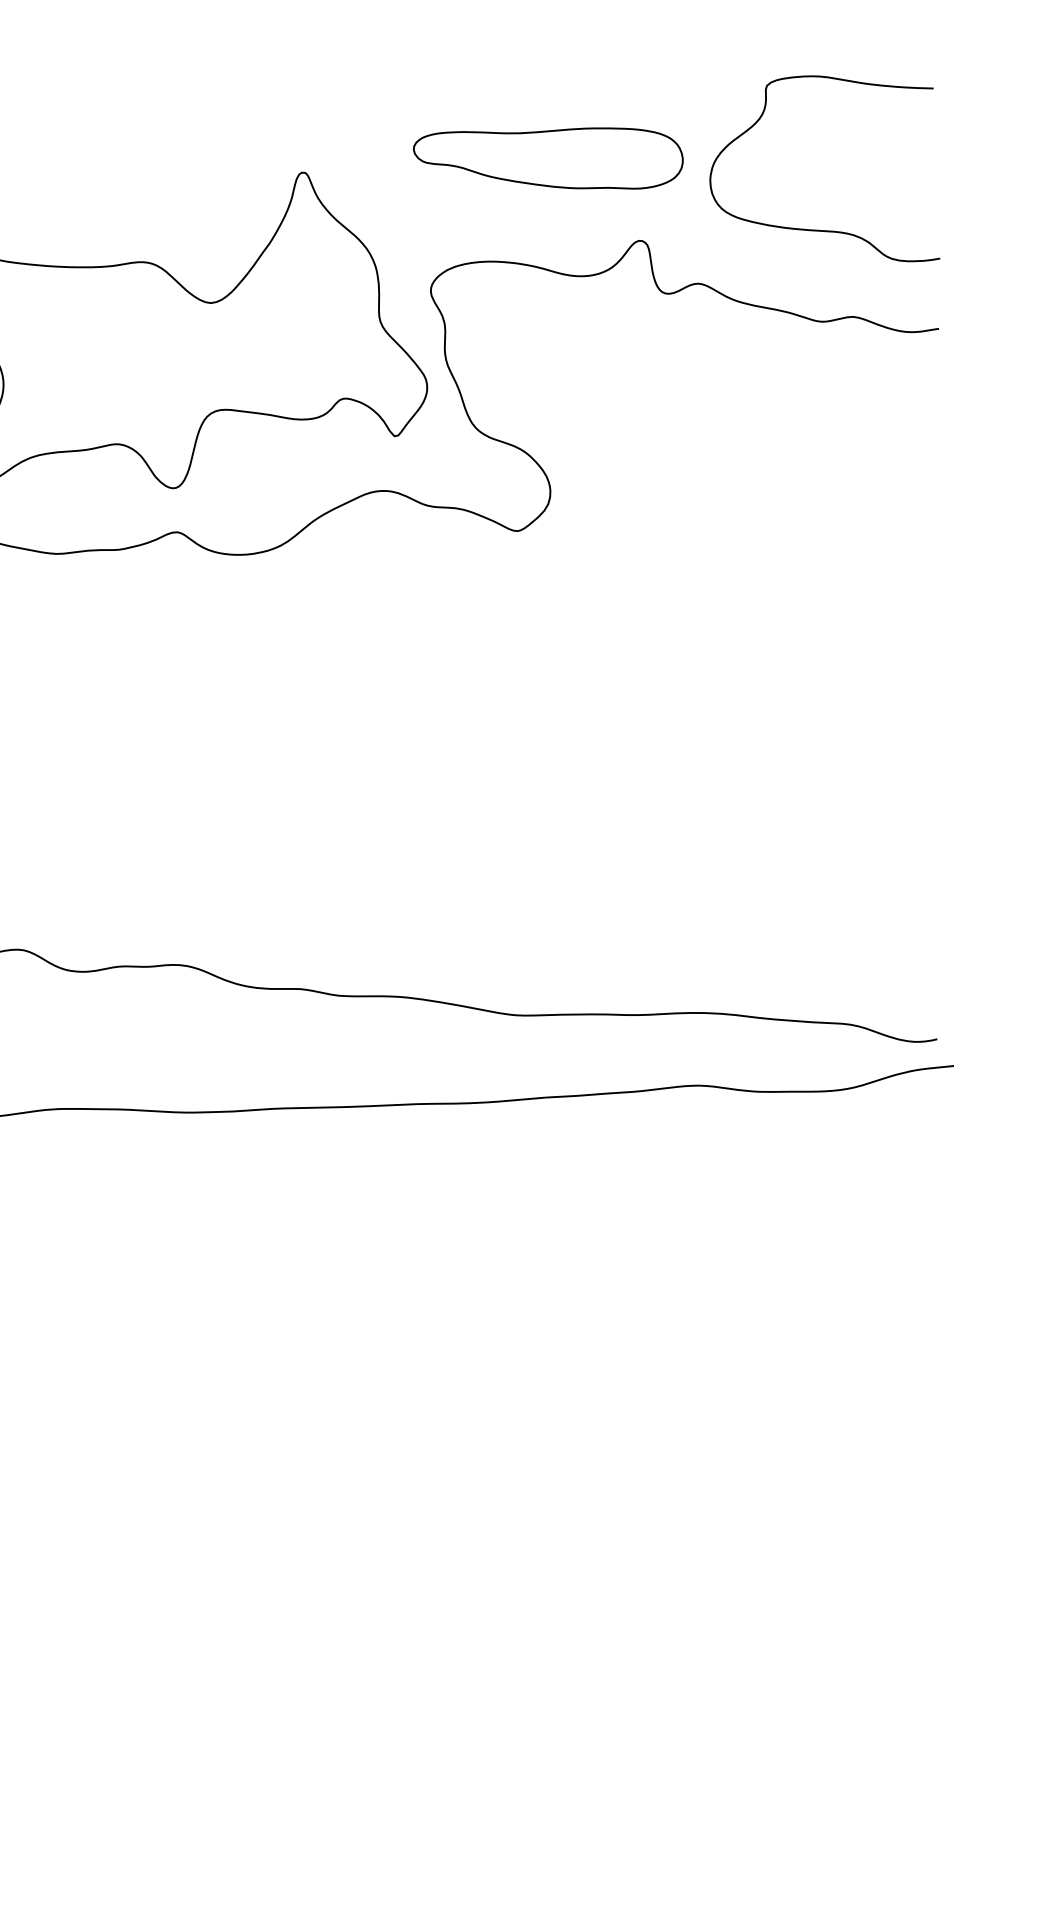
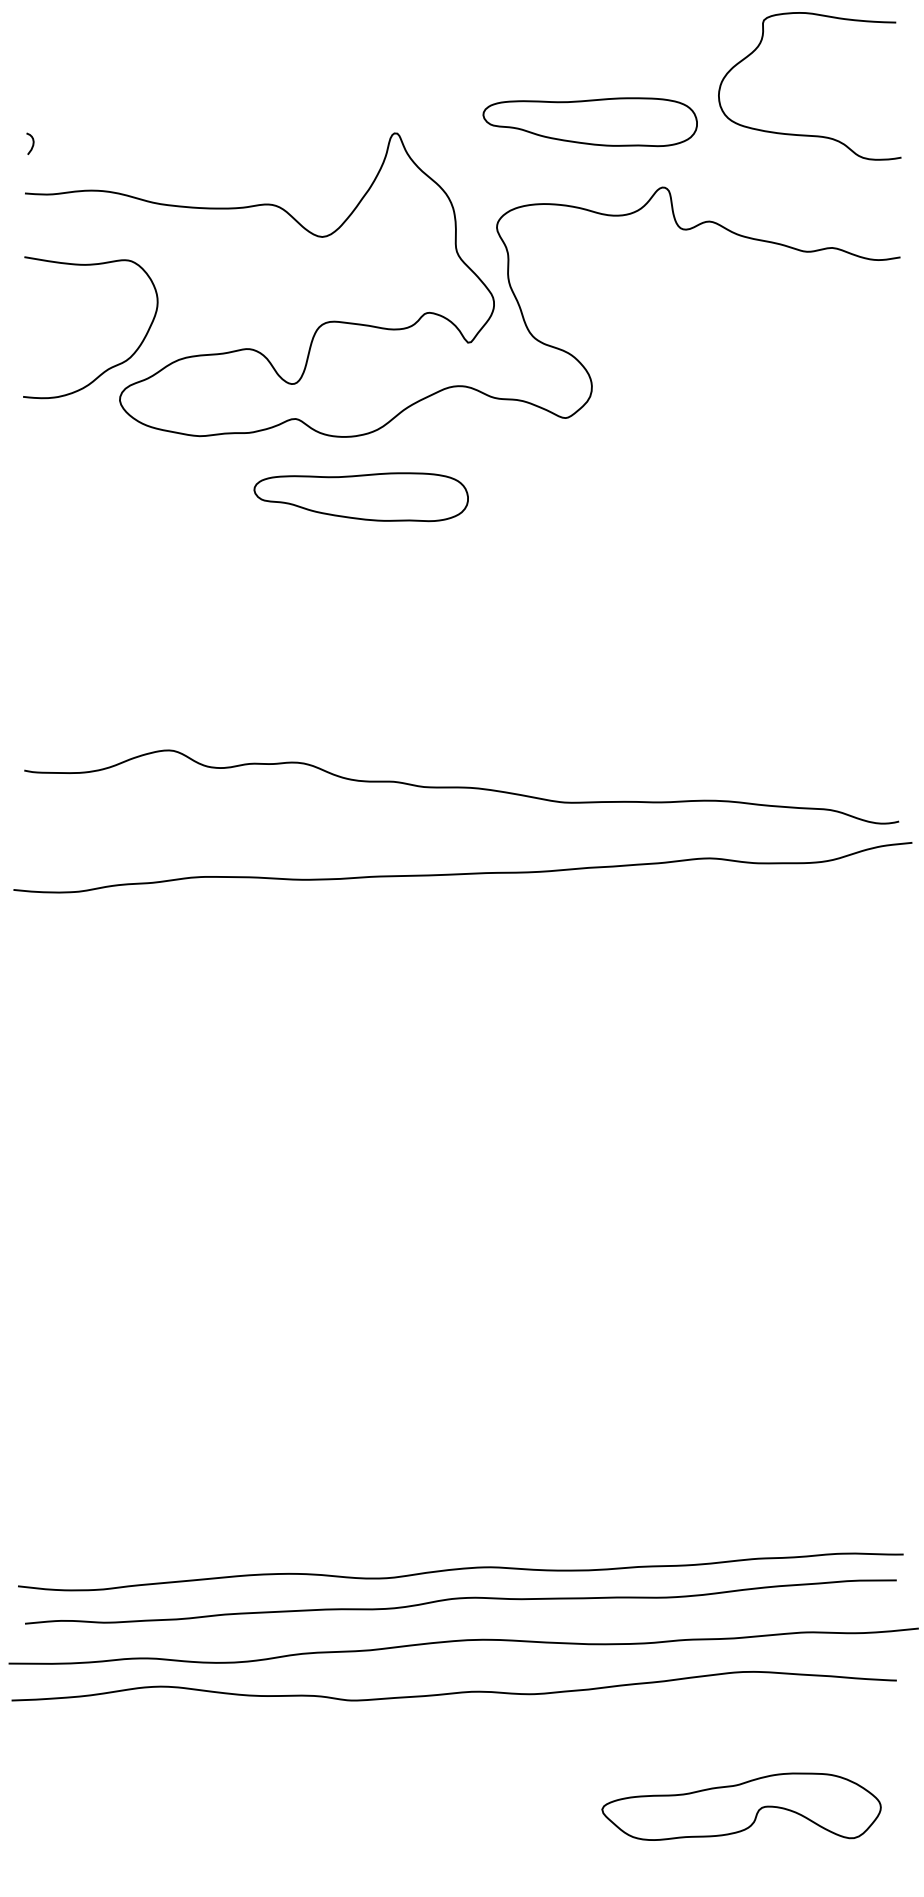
curve: (823, 229) -> (808, 134), moved
part: (258, 631) -> (360, 497), added

